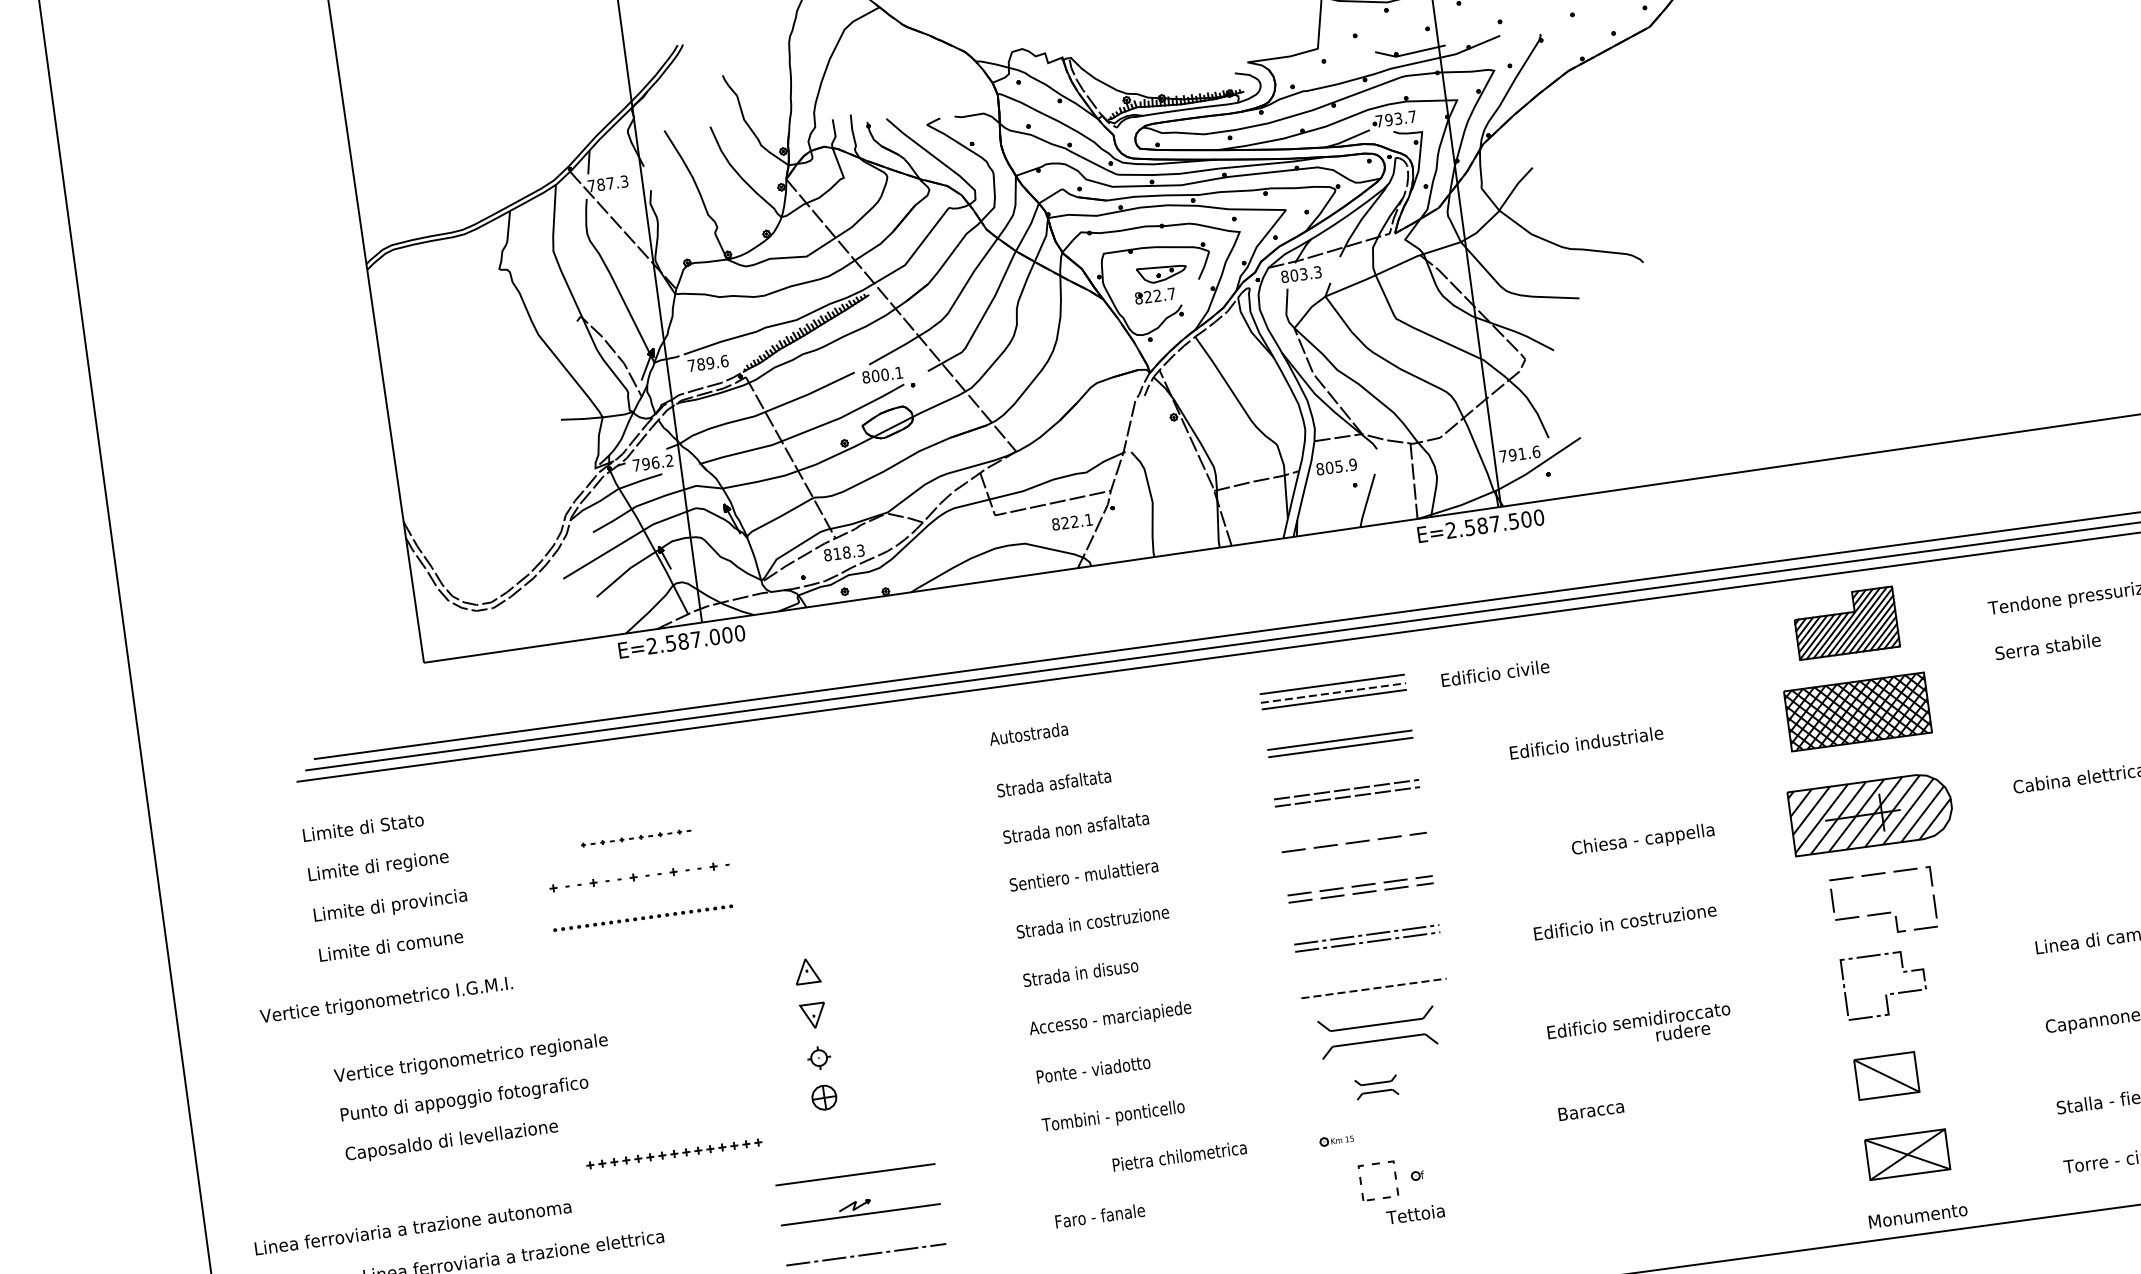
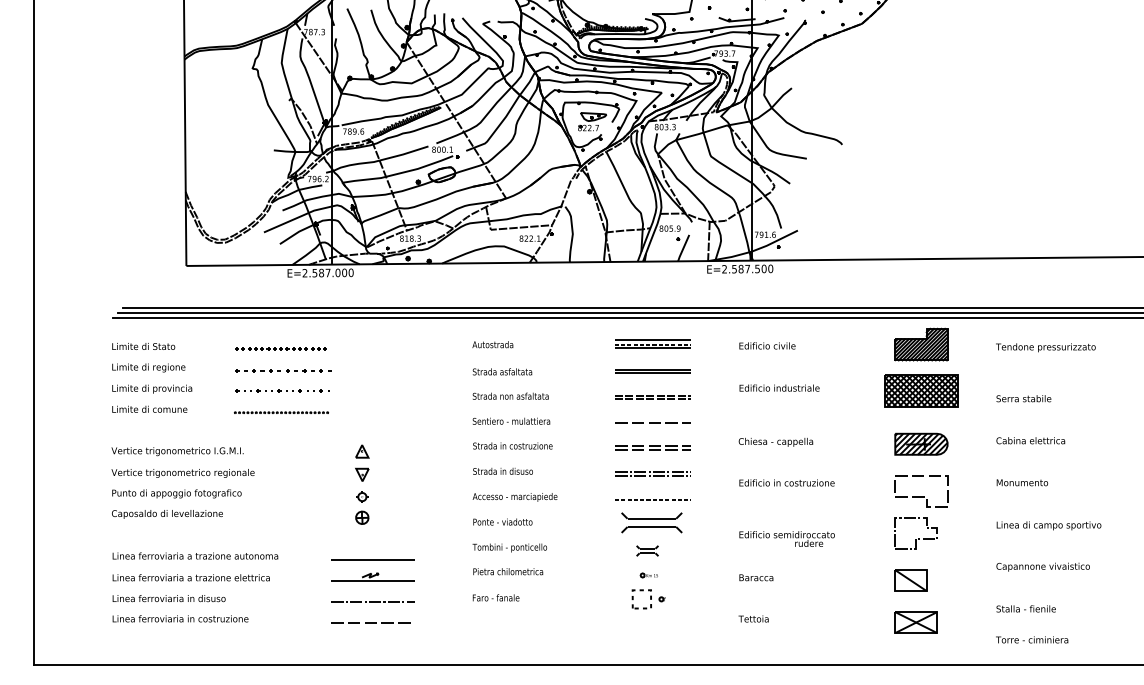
text: (2047, 646) -> (1023, 398), moved
text: (1495, 672) -> (767, 345), moved
part: (1871, 811) -> (921, 443), size x0.62
part: (636, 837) -> (283, 370), size x1.67
text: (1642, 838) -> (775, 441), moved
text: (386, 1000) -> (177, 451), moved
part: (1335, 1140) -> (648, 575), moved
part: (672, 1152) -> (280, 348), moved
text: (1180, 1155) -> (508, 571), moved
text: (1415, 1213) -> (753, 618), moved
text: (1918, 1215) -> (1022, 482), moved
text: (413, 1226) -> (195, 555), moved

